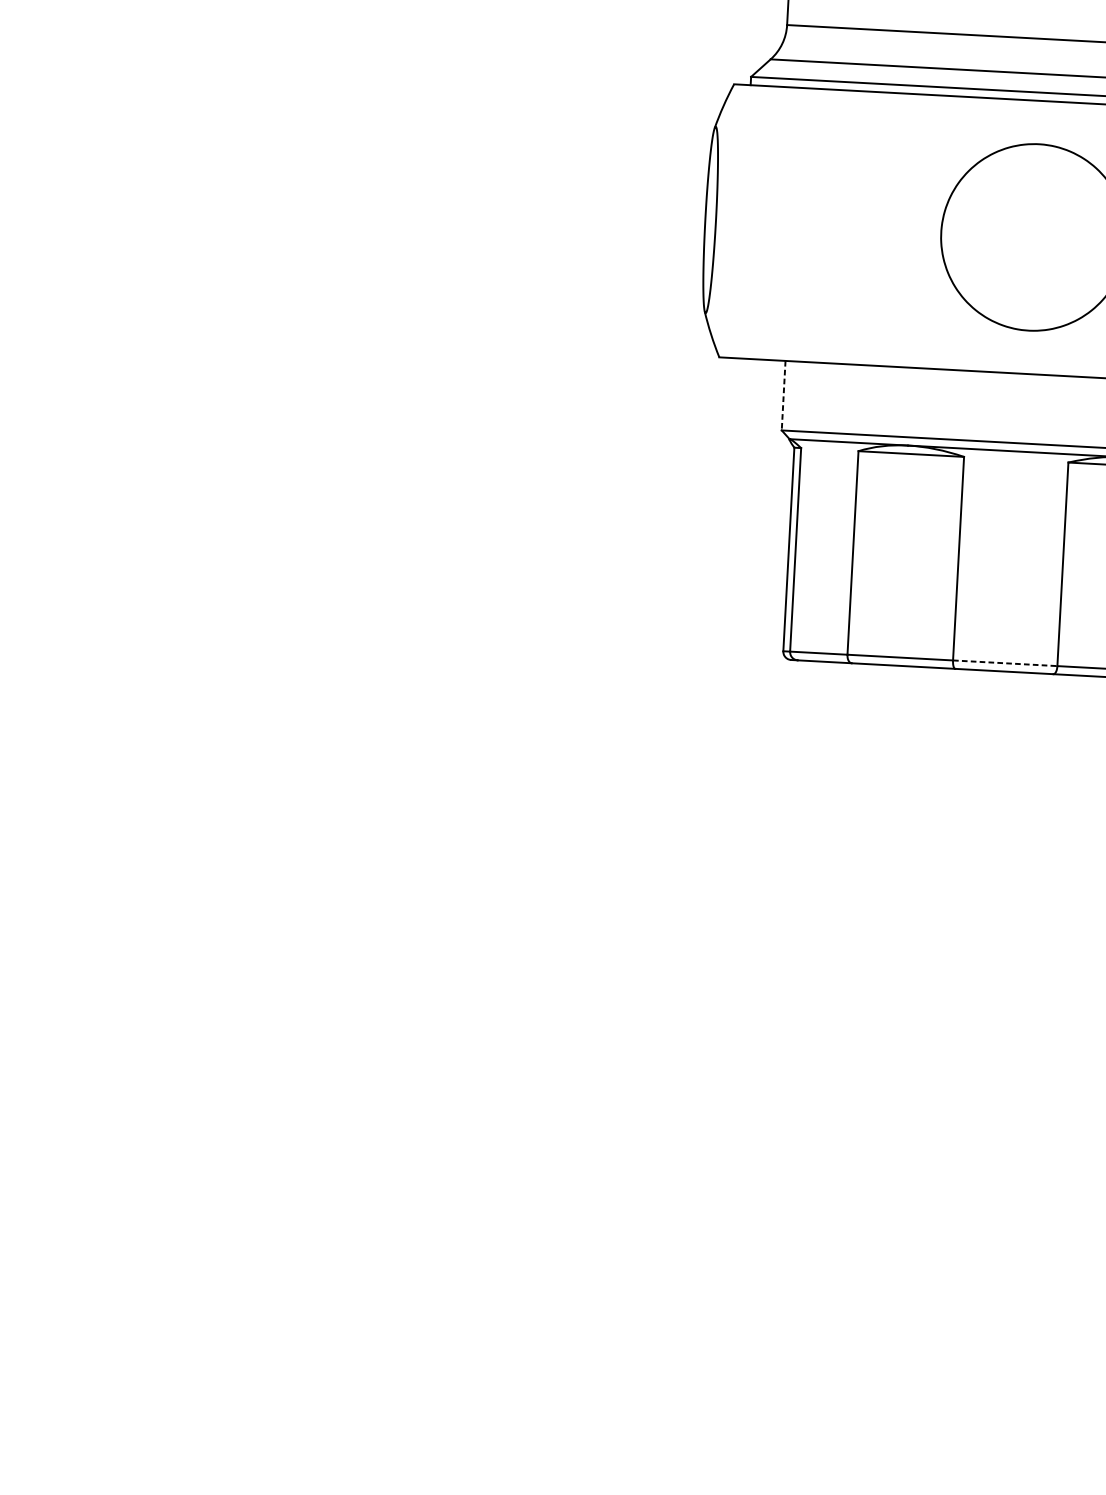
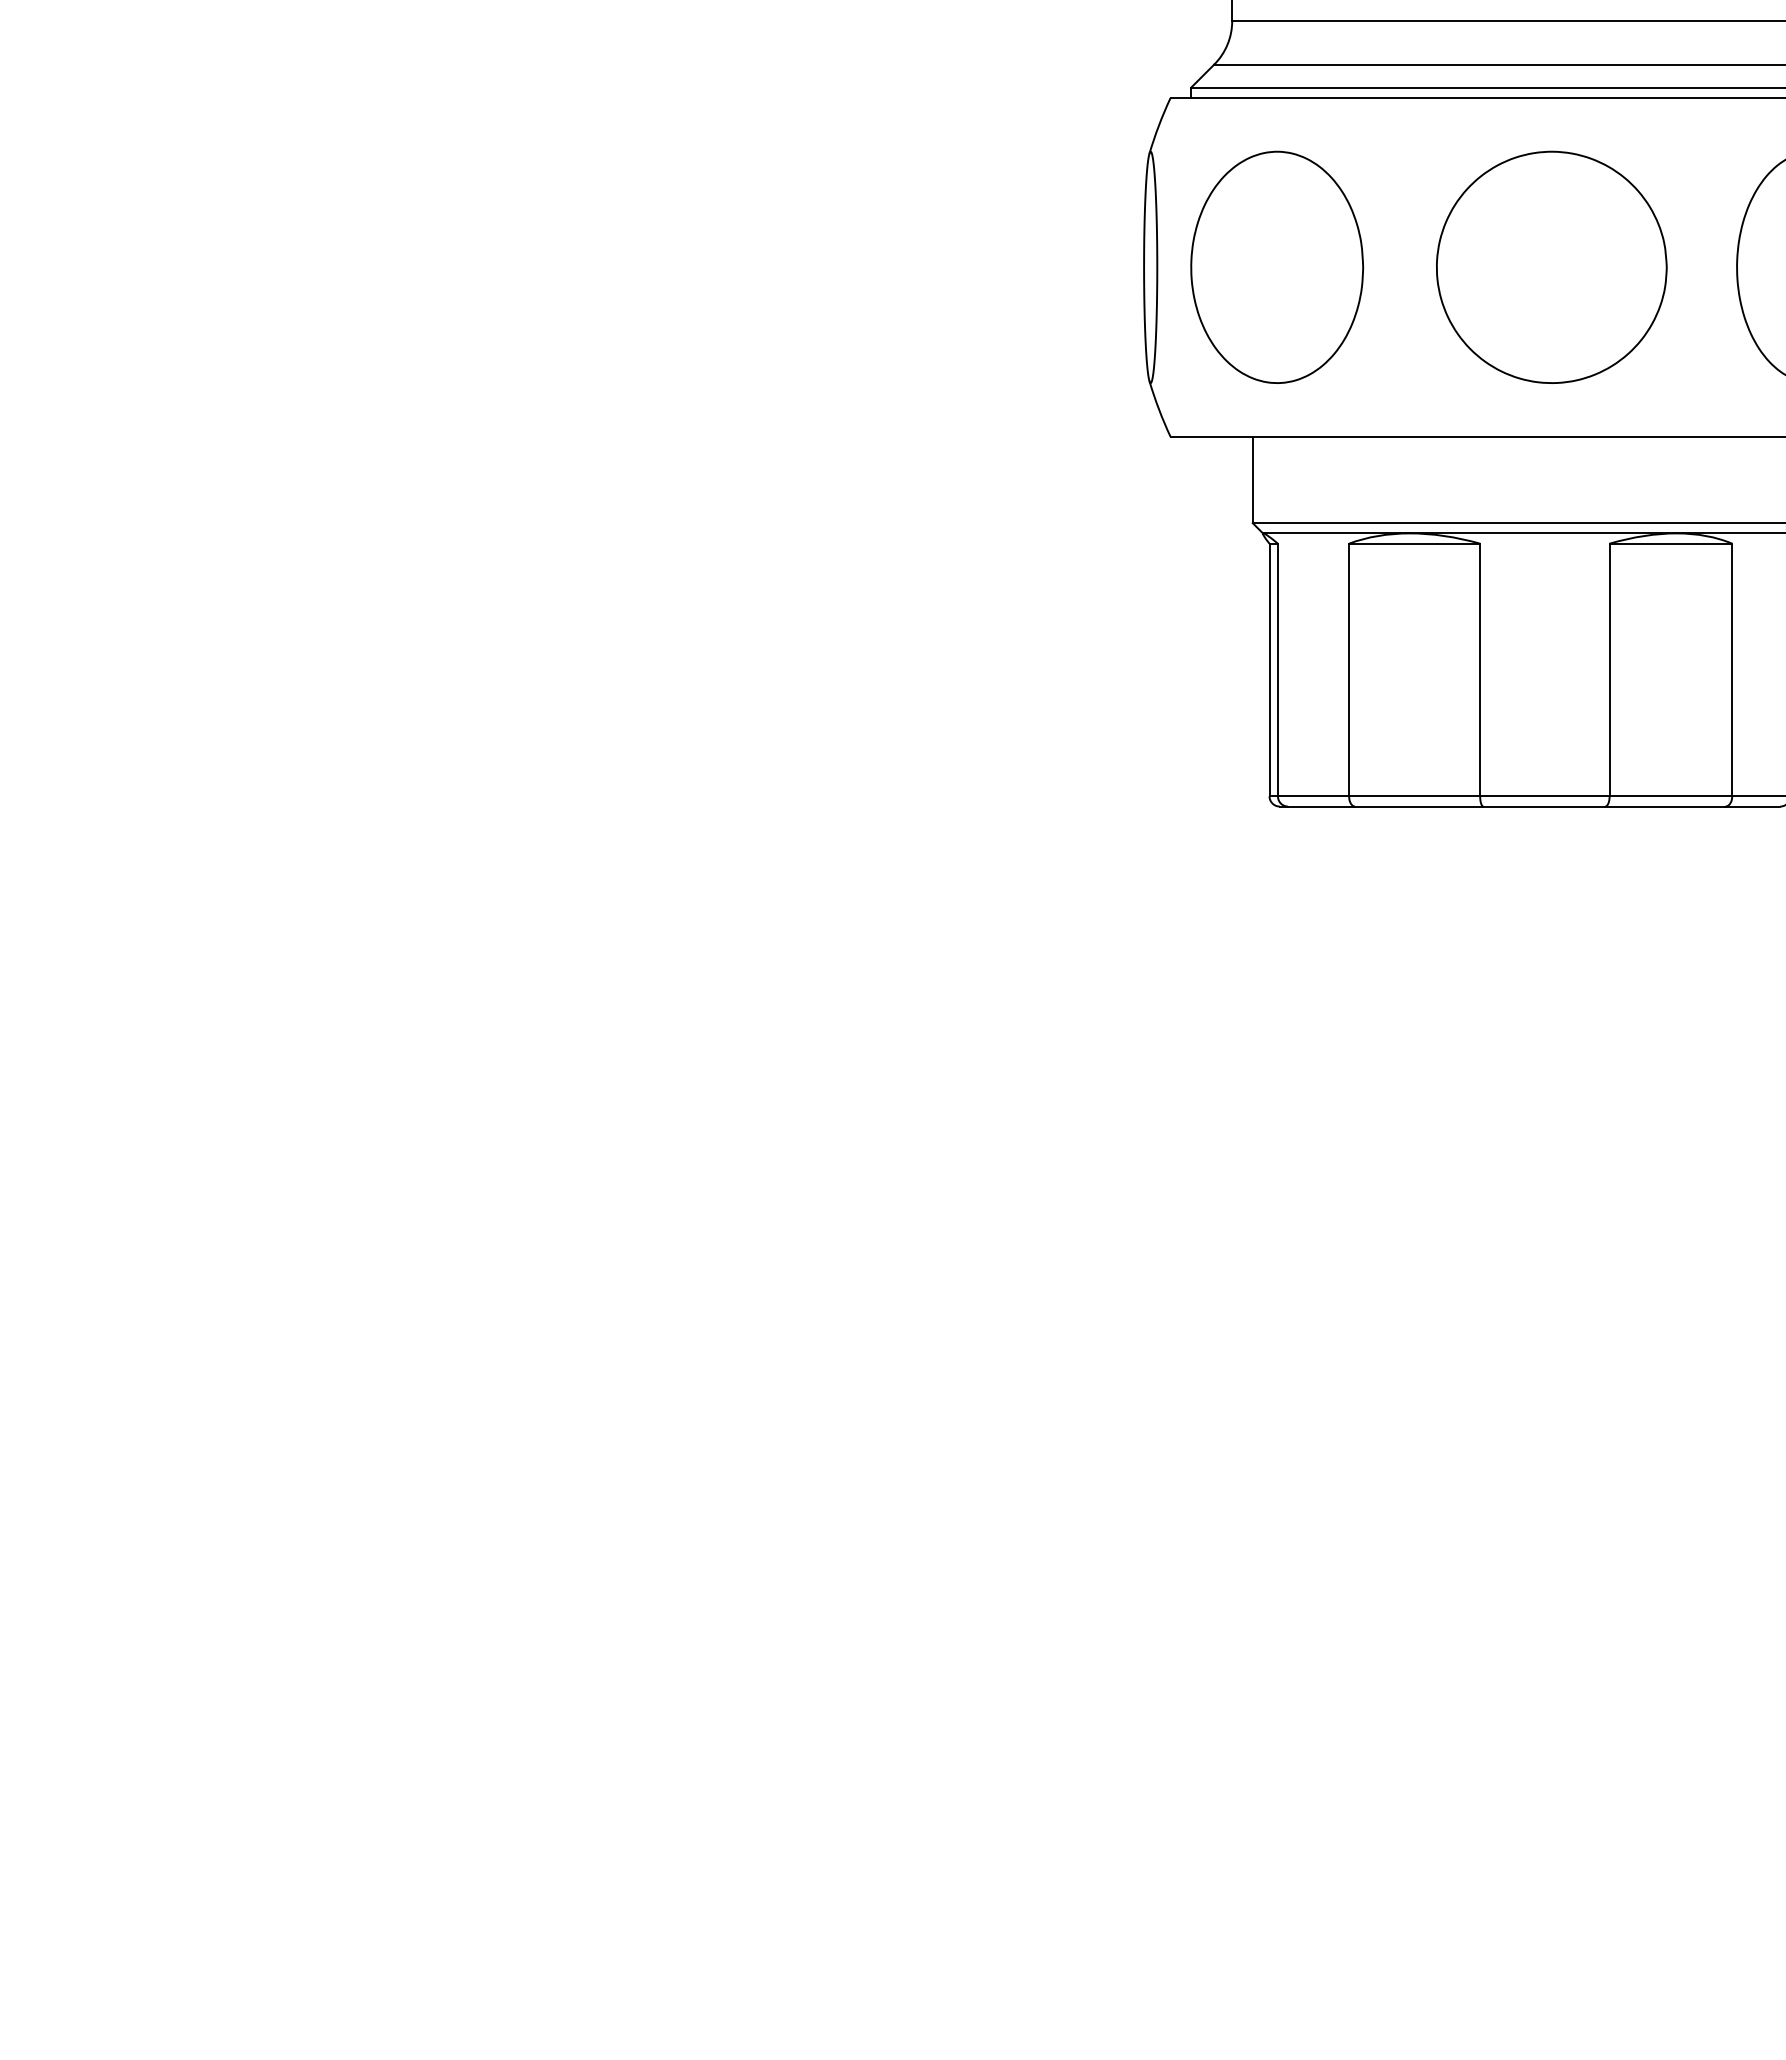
part: (812, 224) -> (1277, 266), added
line: (783, 396) -> (1252, 480), dashed -> solid
line: (1004, 663) -> (1544, 796), dashed -> solid

